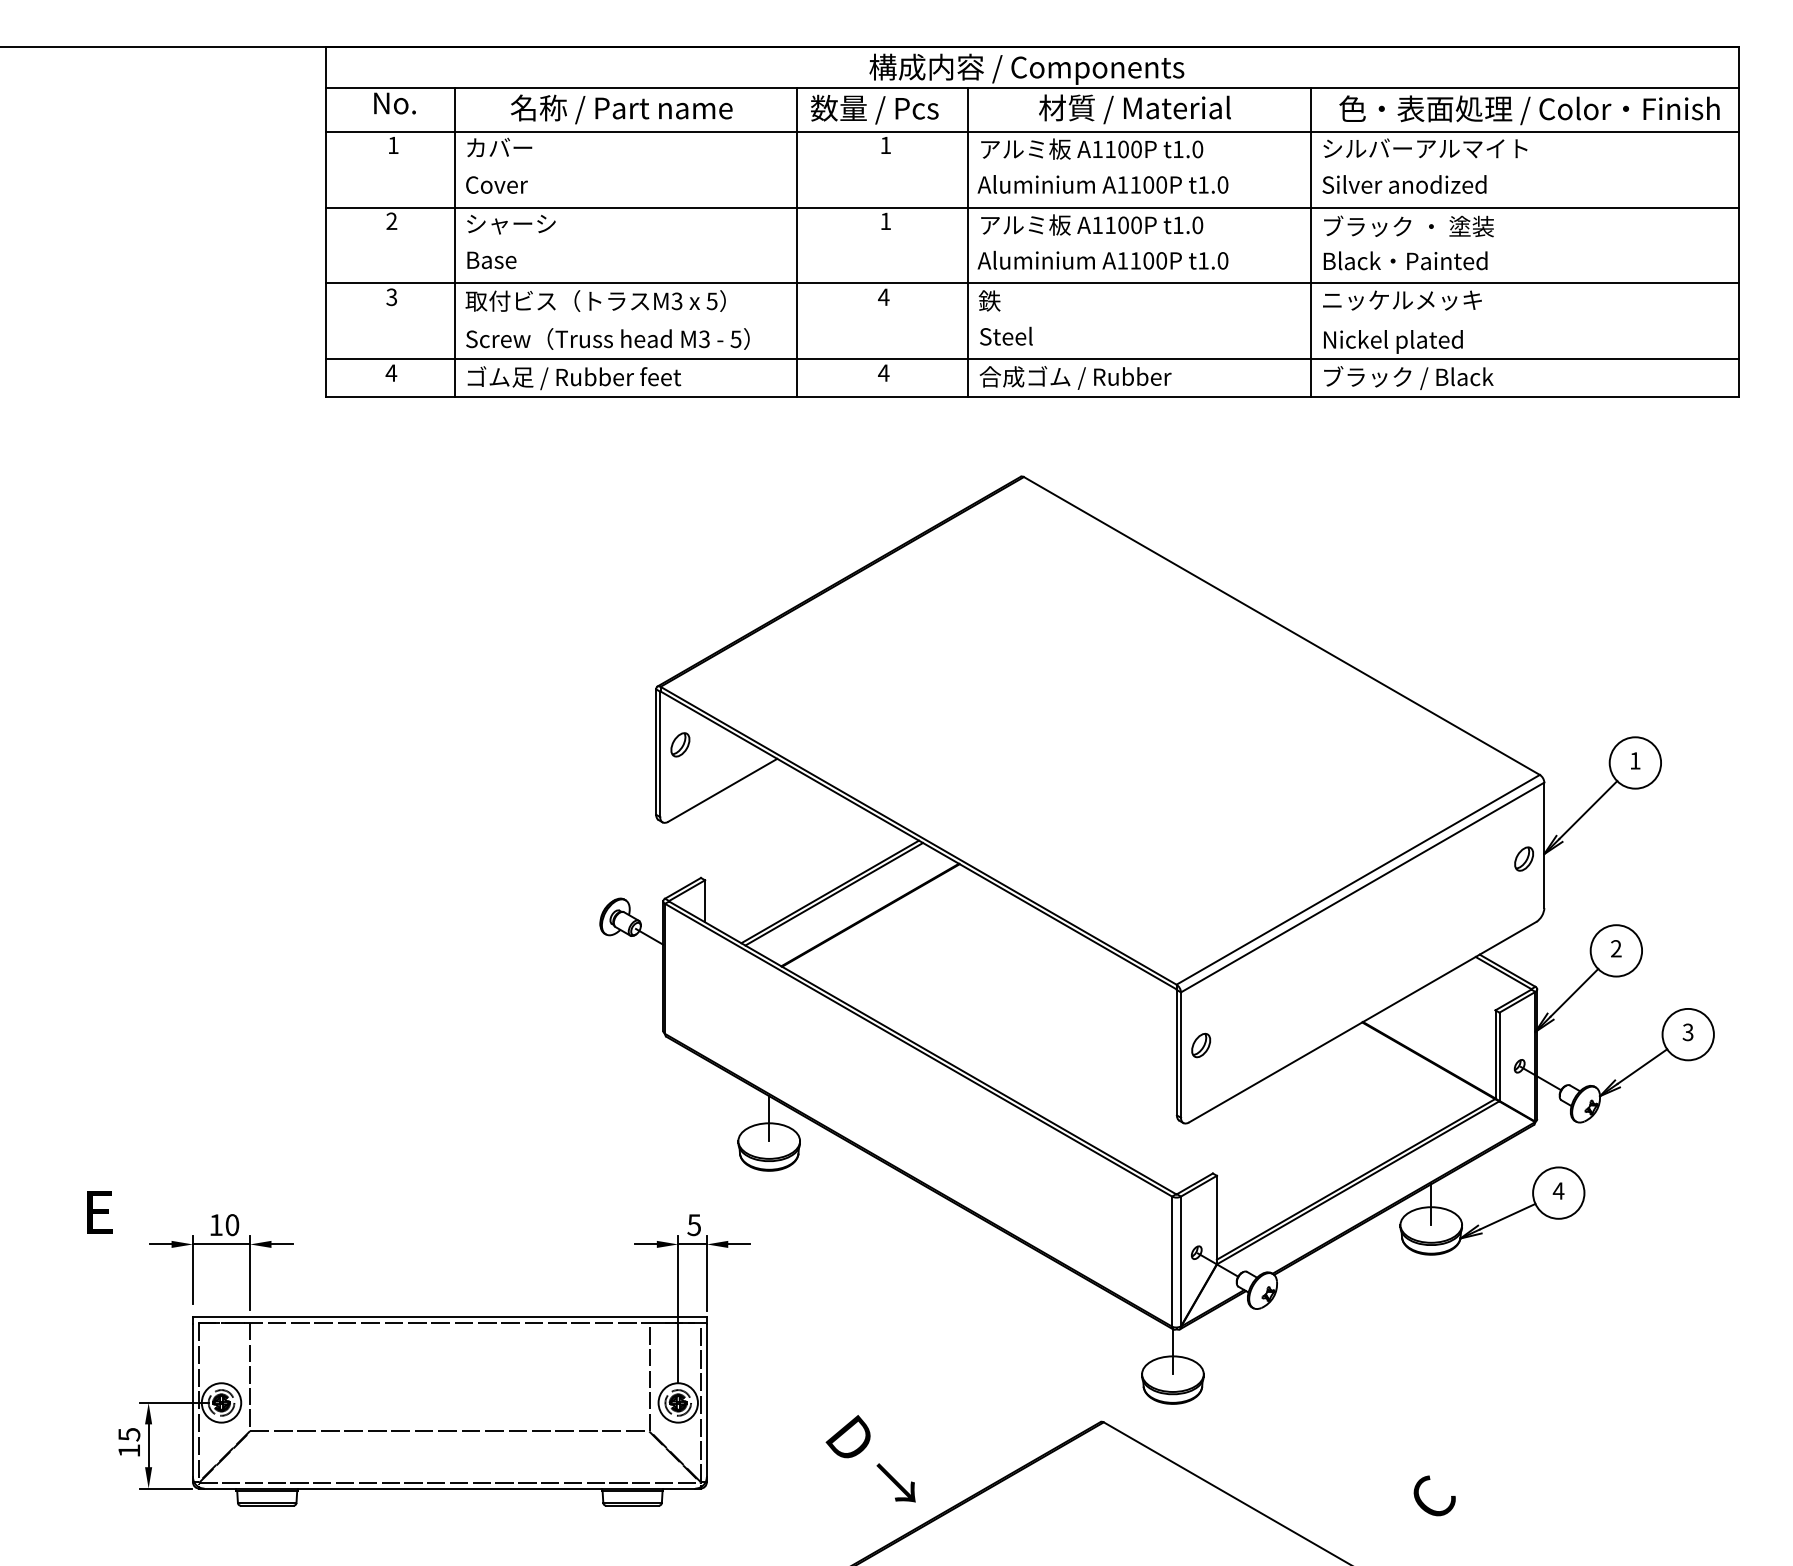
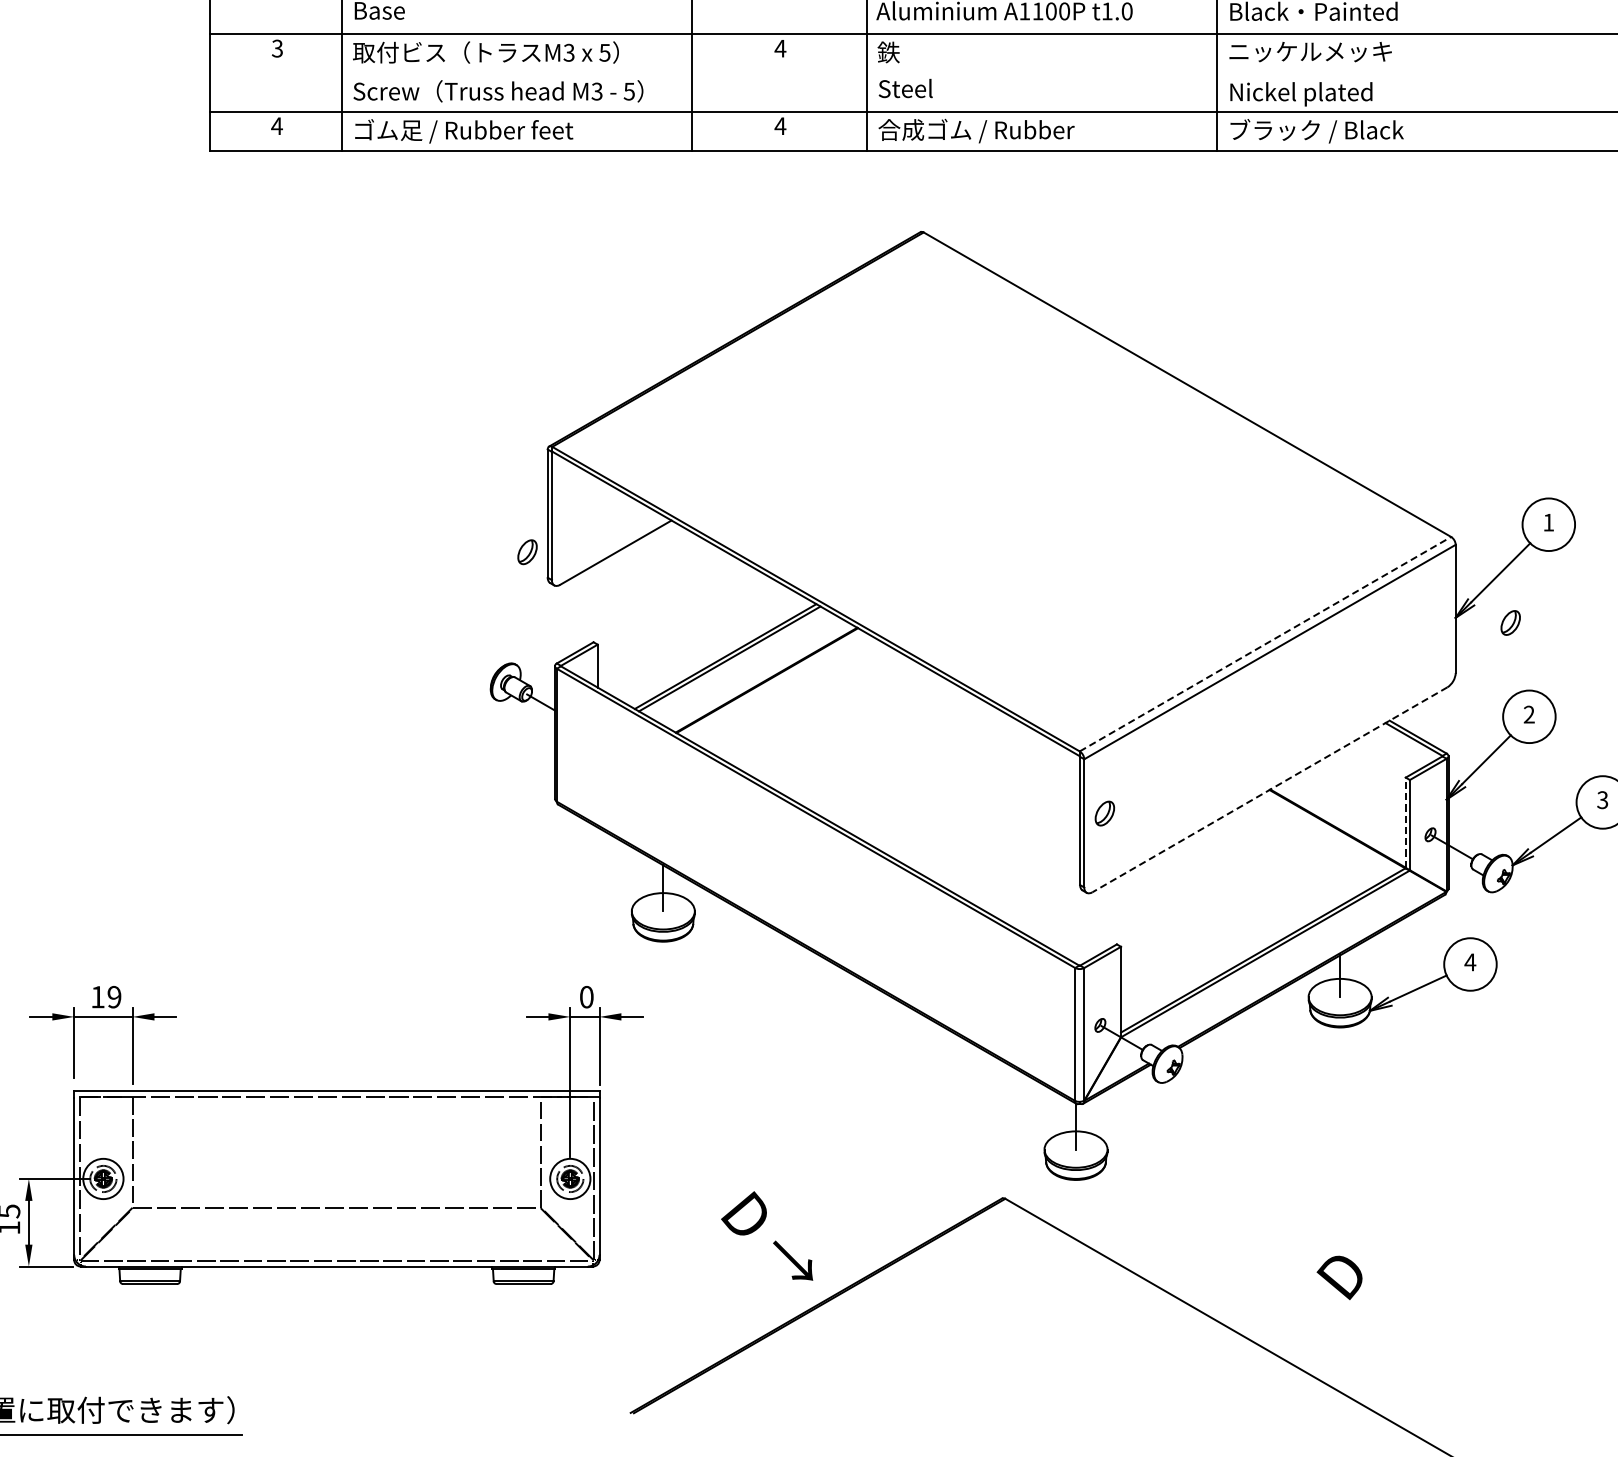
part: (680, 744) -> (527, 551), moved
part: (1523, 858) -> (1510, 622), moved
line: (1358, 879) -> (1265, 643), solid -> dashed
line: (1362, 1022) -> (1269, 790), solid -> dashed
line: (1495, 1053) -> (1405, 821), solid -> dashed
text: (232, 1225) -> (114, 997), 10 -> 19
text: (694, 1225) -> (586, 997), 5 -> 0
text: (1431, 1498) -> (1340, 1276), C -> D

